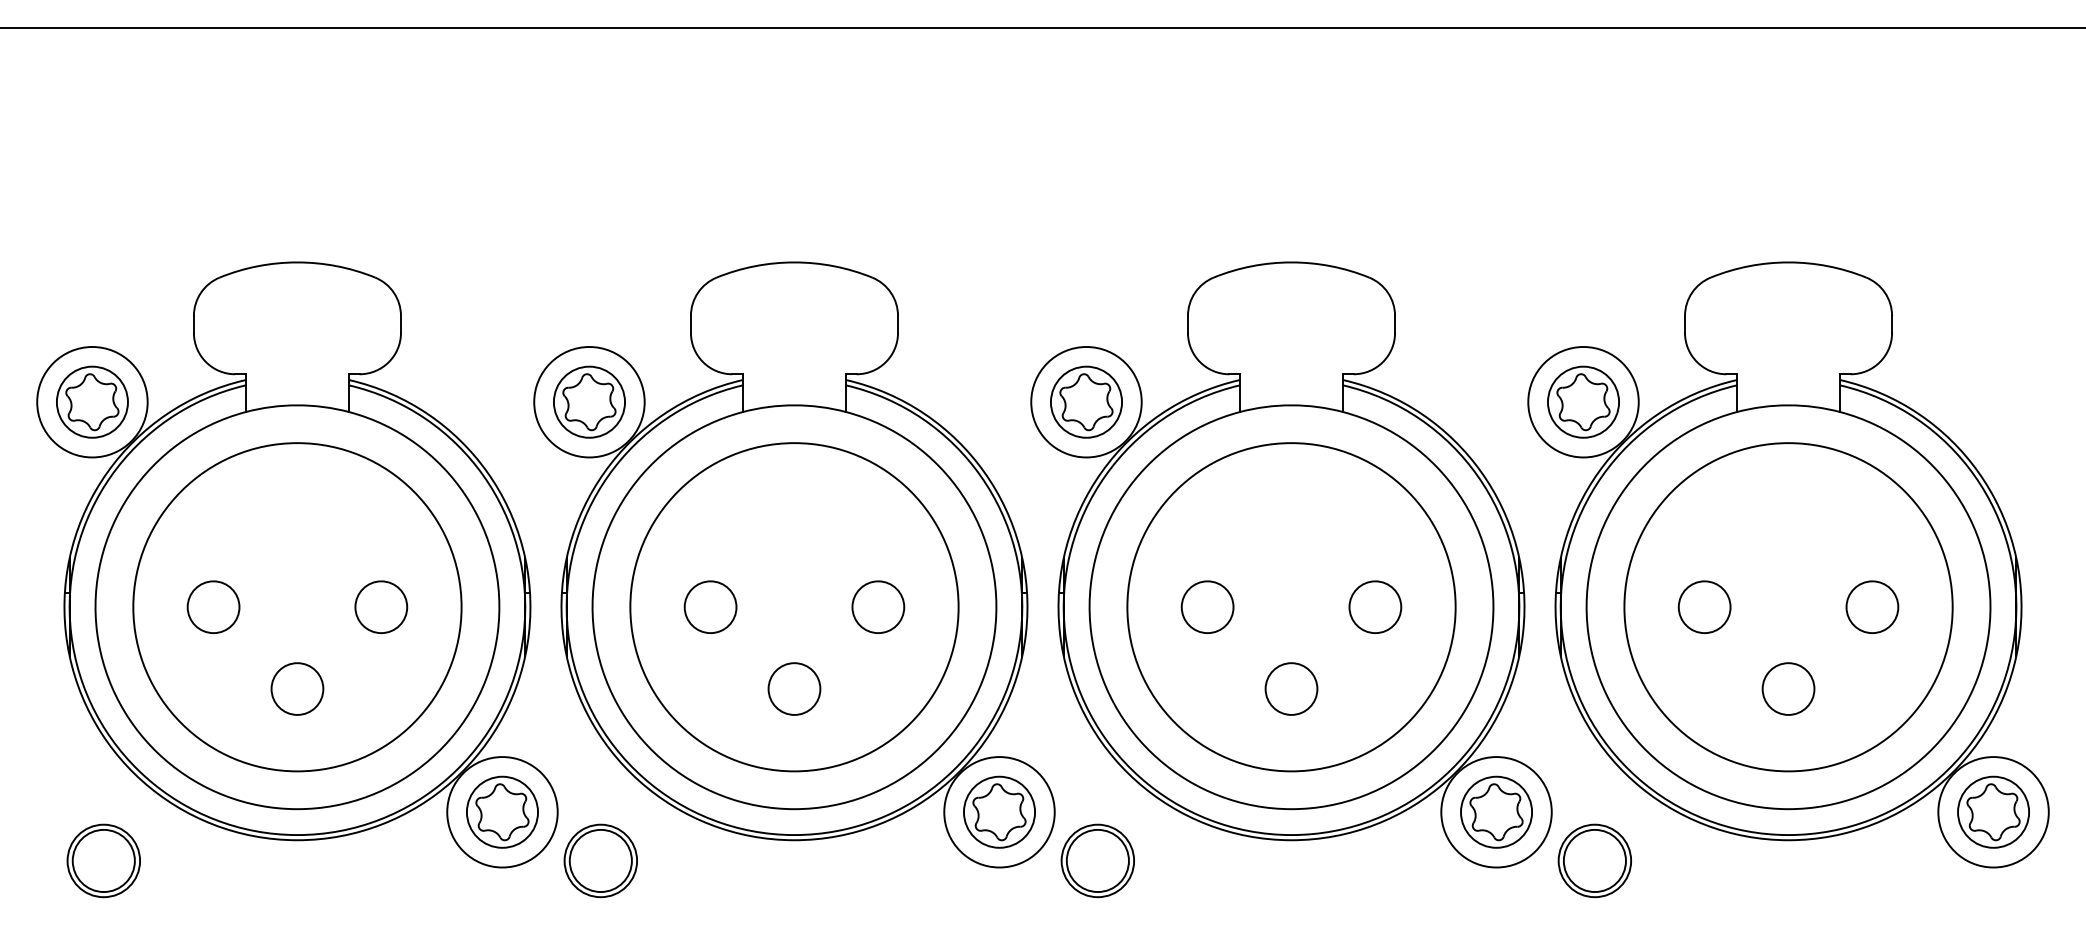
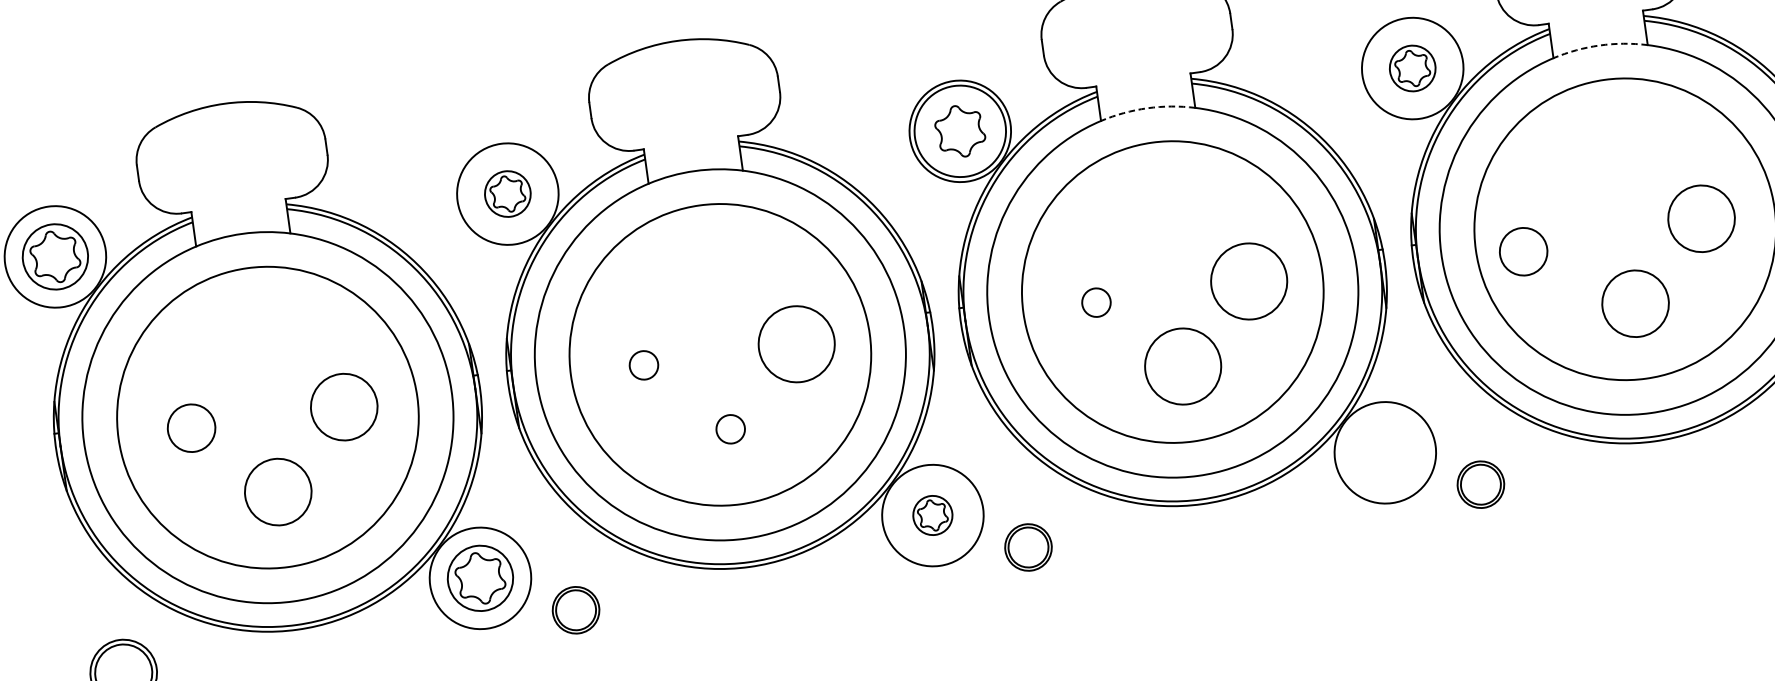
part: (589, 401) -> (507, 193), size x0.7
circle: (1086, 401) -> (960, 130), size x1.4
part: (1583, 401) -> (1412, 67), size x0.7
arc: (1291, 405) -> (1147, 108), solid -> dashed
arc: (1788, 405) -> (1599, 45), solid -> dashed
circle: (381, 606) -> (344, 406), size x1.4
circle: (710, 606) -> (643, 364), size x0.6
circle: (1704, 606) -> (1523, 251), moved
circle: (1872, 606) -> (1701, 218), size x1.4
circle: (878, 607) -> (796, 344), size x1.6
circle: (1207, 607) -> (1096, 302), size x0.6
circle: (1375, 607) -> (1249, 281), size x1.6
circle: (297, 688) -> (278, 491), size x1.4
circle: (794, 688) -> (730, 428), size x0.6
circle: (1291, 688) -> (1183, 366), size x1.6
circle: (1788, 688) -> (1635, 303), size x1.4
part: (999, 811) -> (932, 514), size x0.6
part: (1496, 811) -> (1385, 452), removed
part: (600, 860) -> (575, 609), size x0.7
part: (1097, 860) -> (1028, 547), size x0.7
part: (1594, 860) -> (1480, 484), size x0.7

